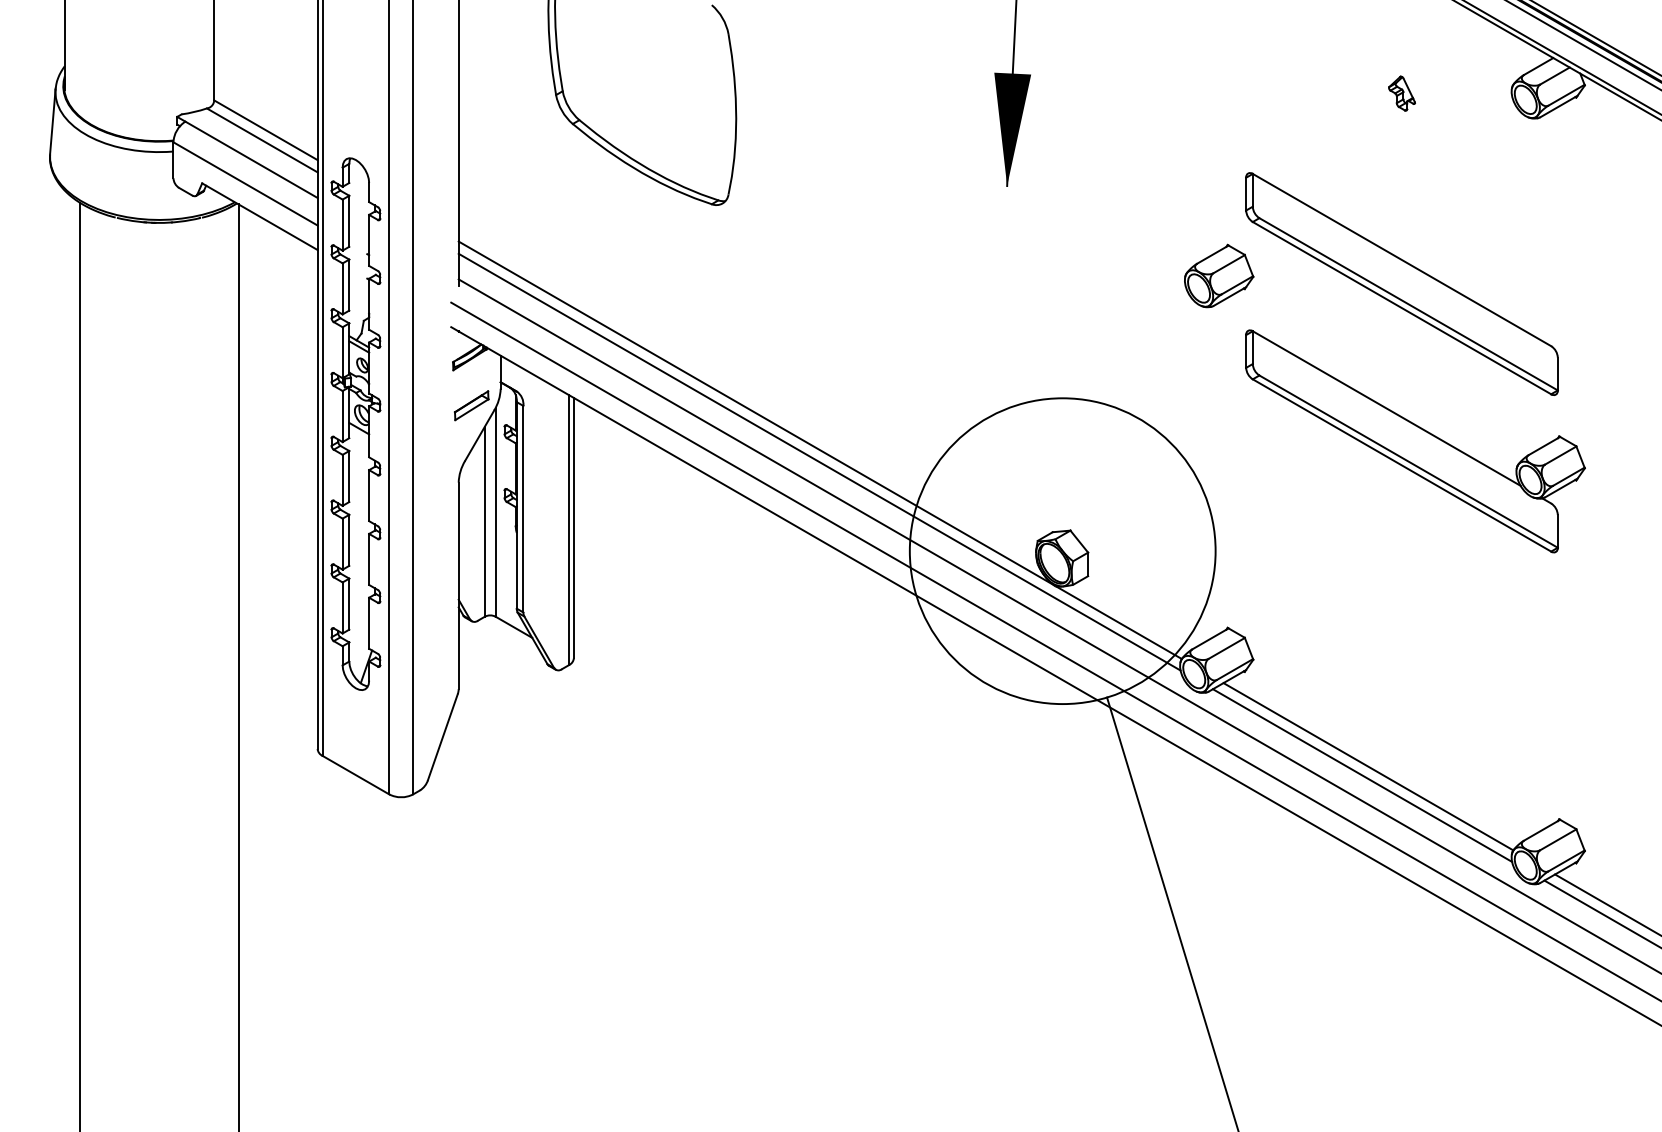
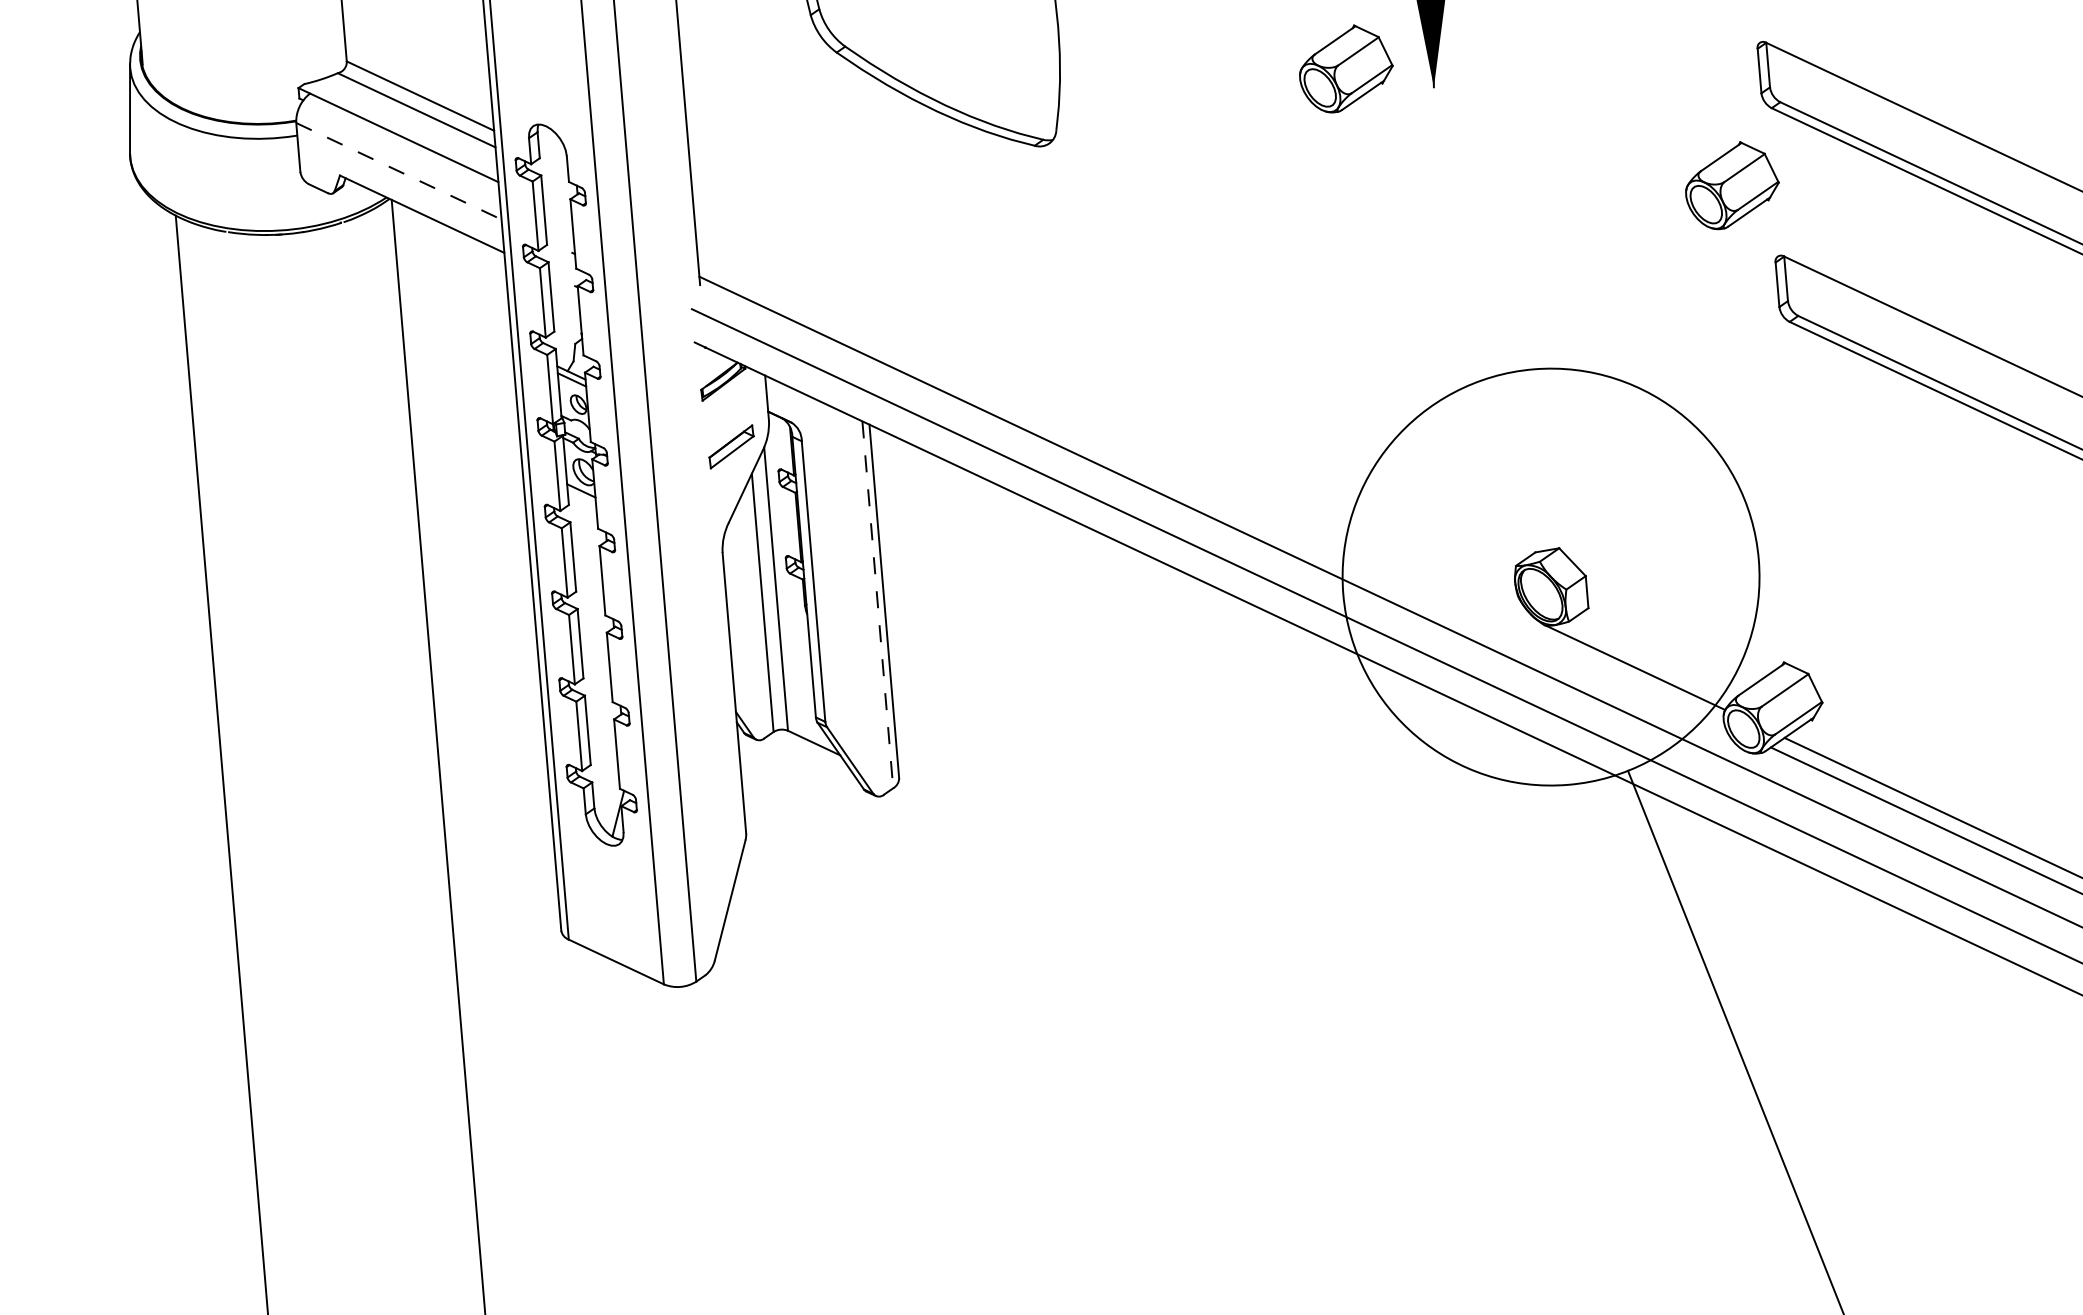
part: (944, 166) -> (1346, 67), added
line: (245, 184) -> (398, 172), solid -> dashed
line: (756, 413) -> (1119, 424), removed
line: (819, 461) -> (1210, 482), removed
line: (568, 530) -> (877, 605), solid -> dashed

